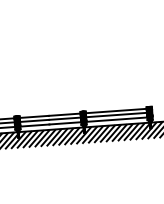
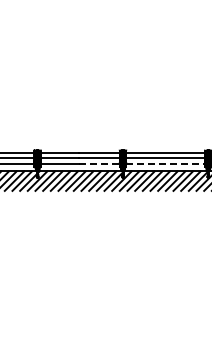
line: (117, 119) -> (166, 163), solid -> dashed
line: (65, 123) -> (99, 163), solid -> dashed

